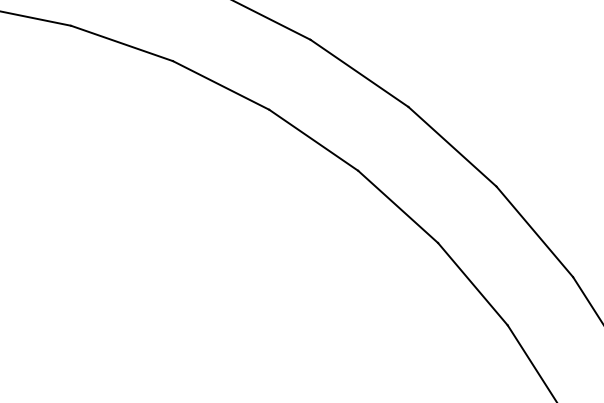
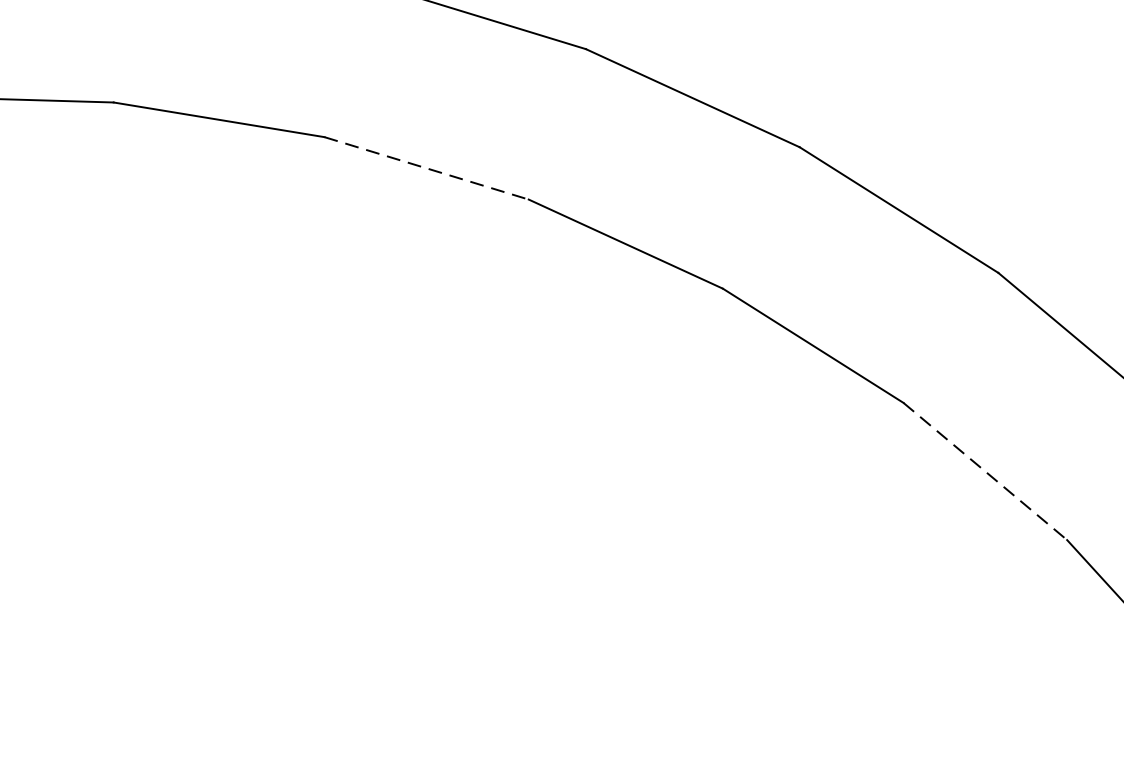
line: (221, 85) -> (427, 168), solid -> dashed
line: (472, 284) -> (984, 472), solid -> dashed

